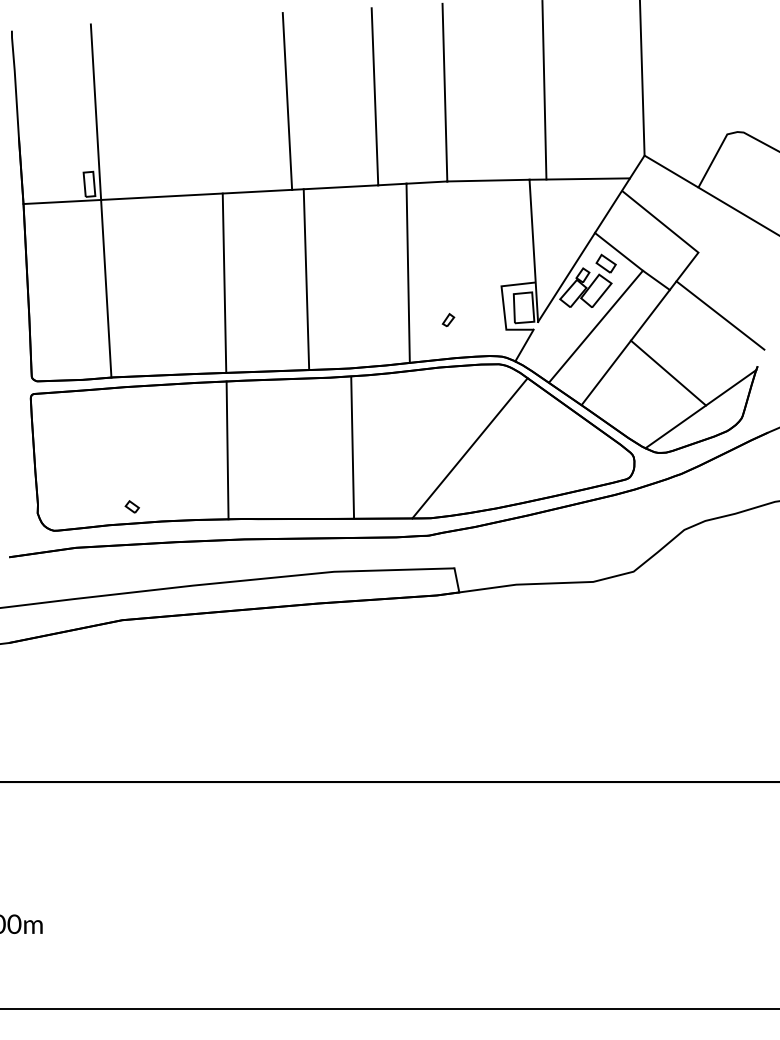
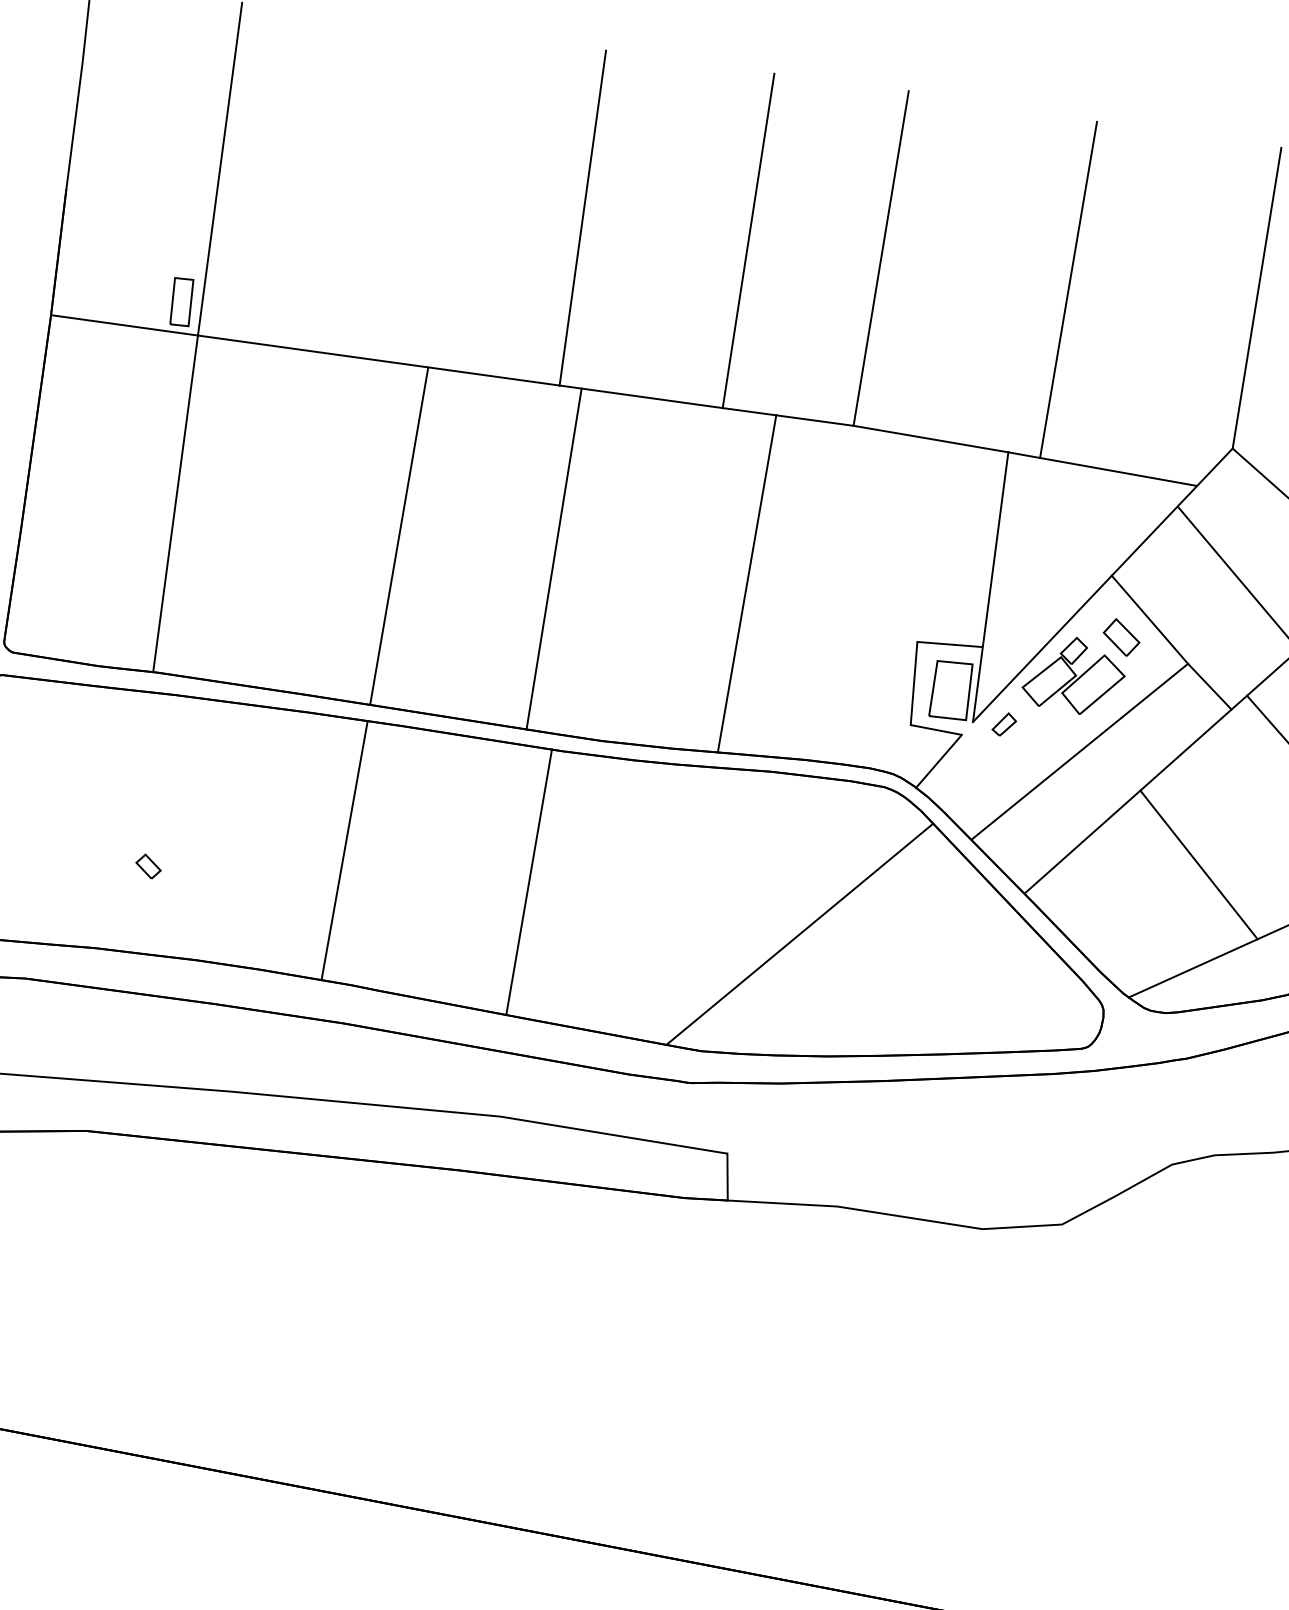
part: (448, 320) -> (1004, 725), moved
line: (352, 446) -> (529, 880), moved
part: (131, 506) -> (147, 865), moved

